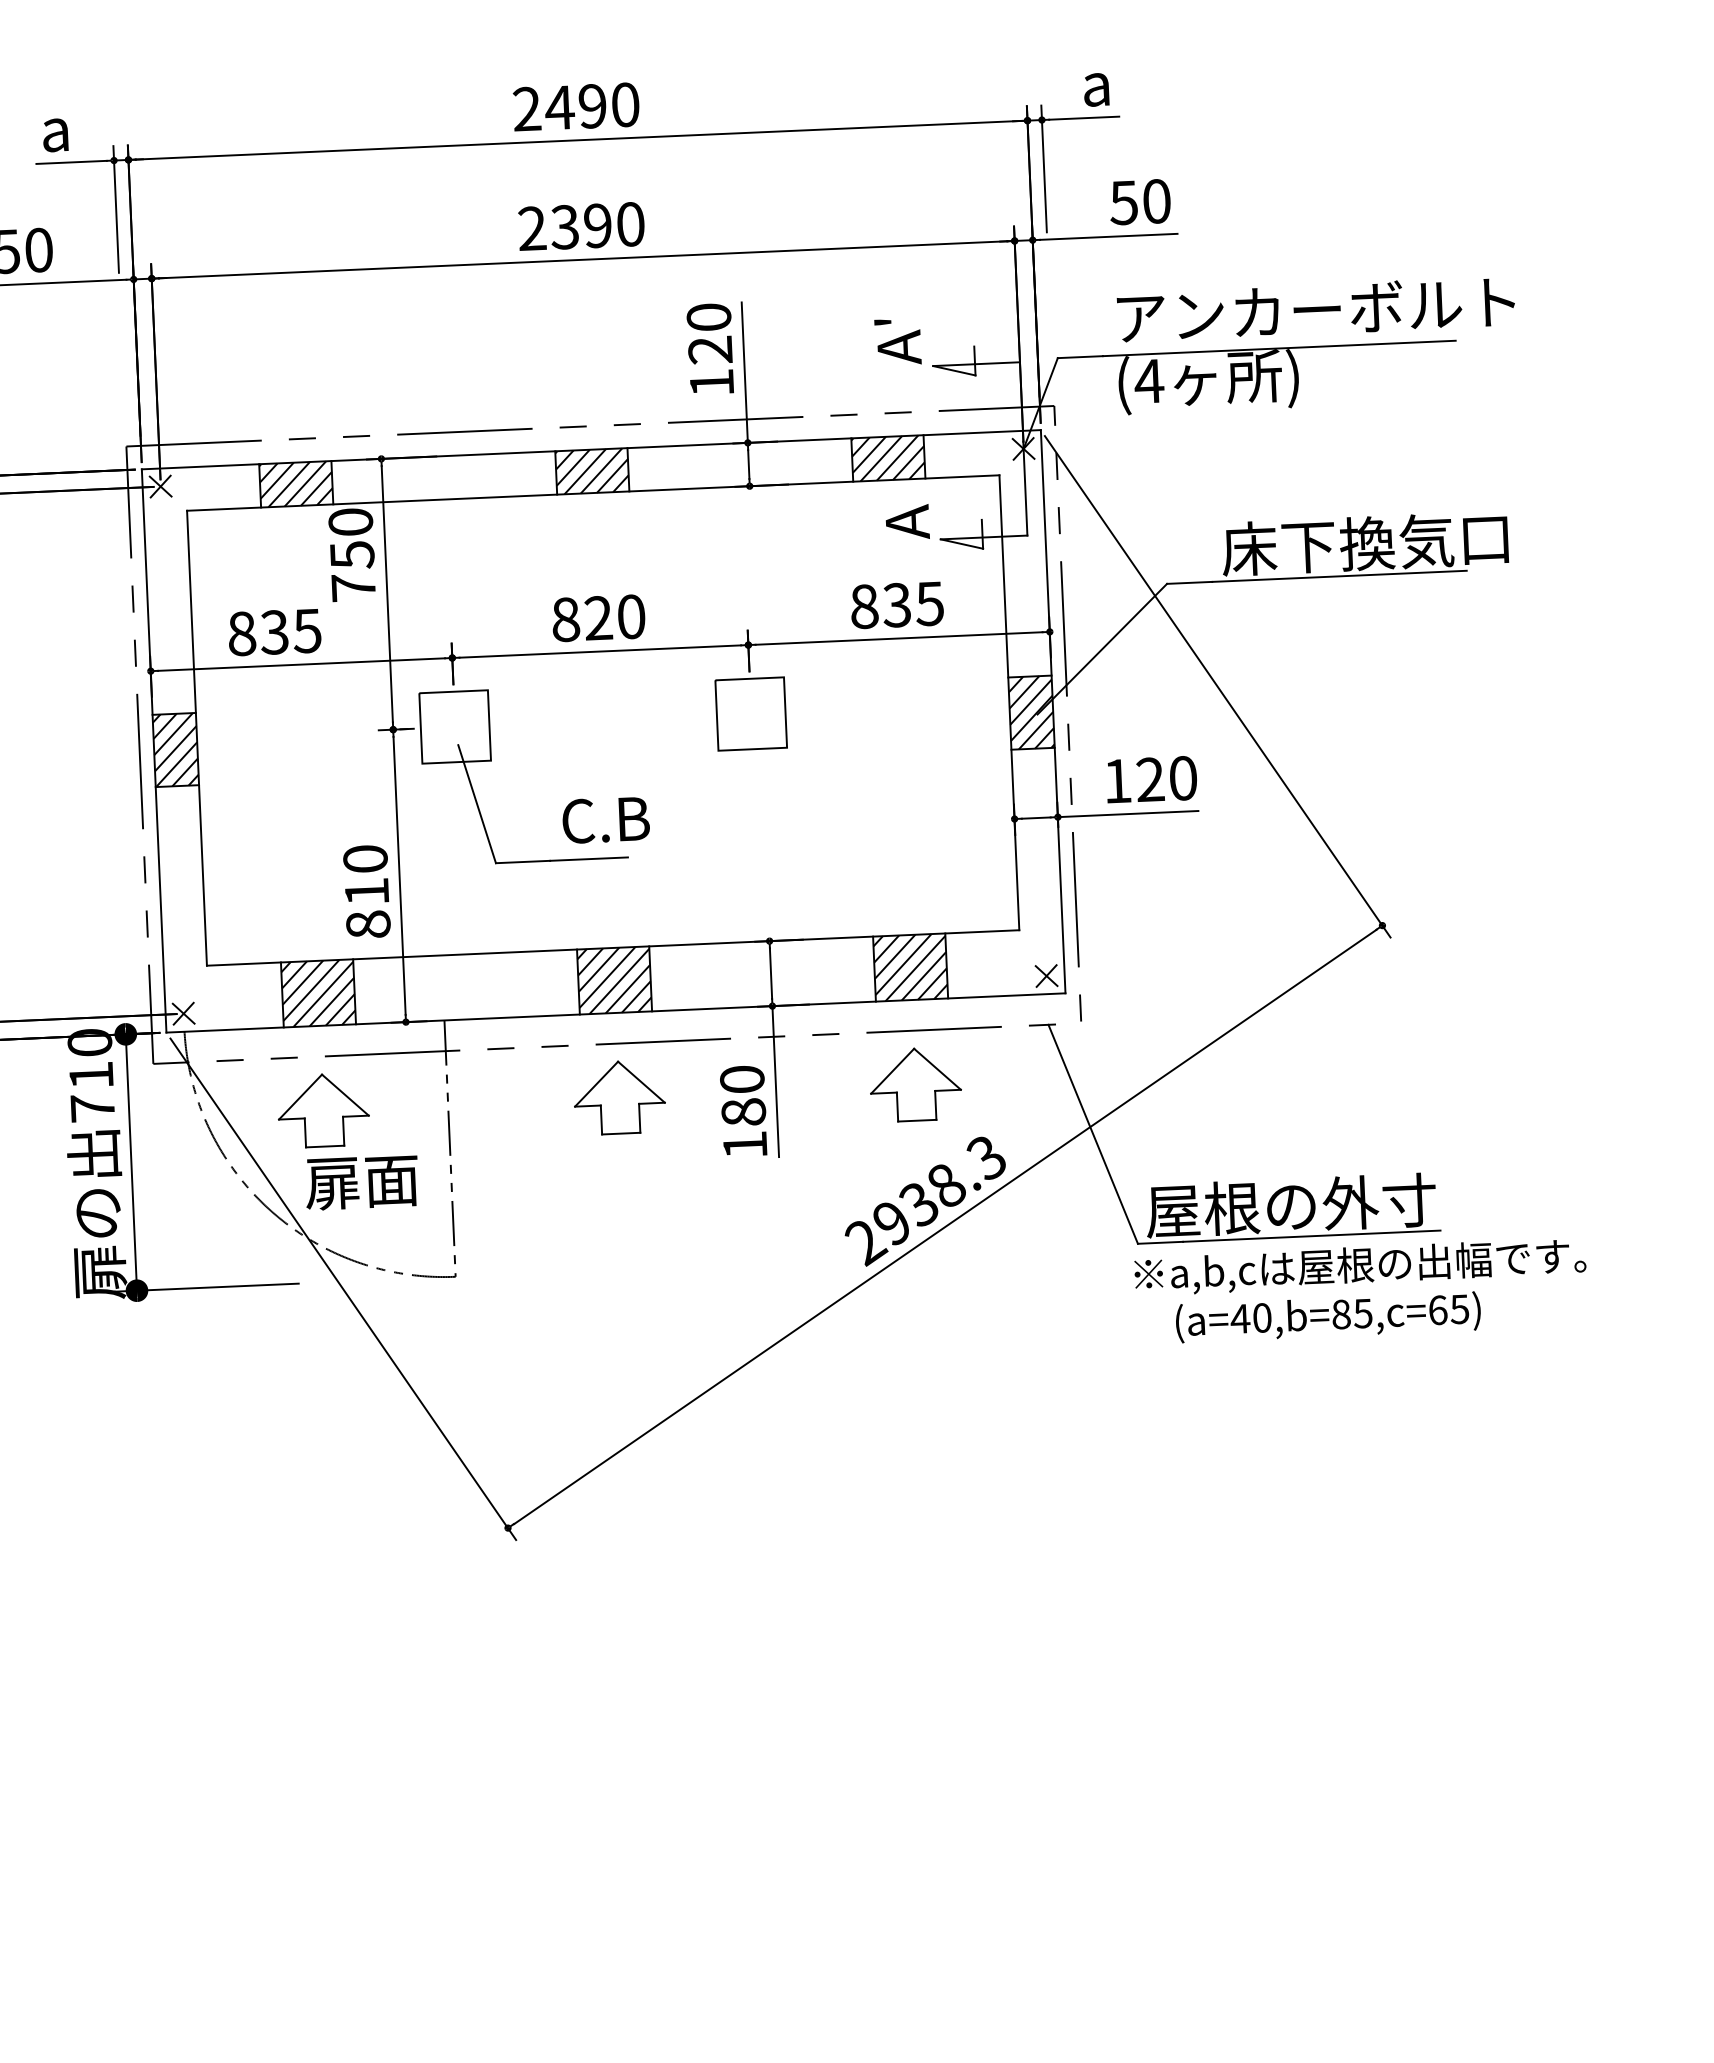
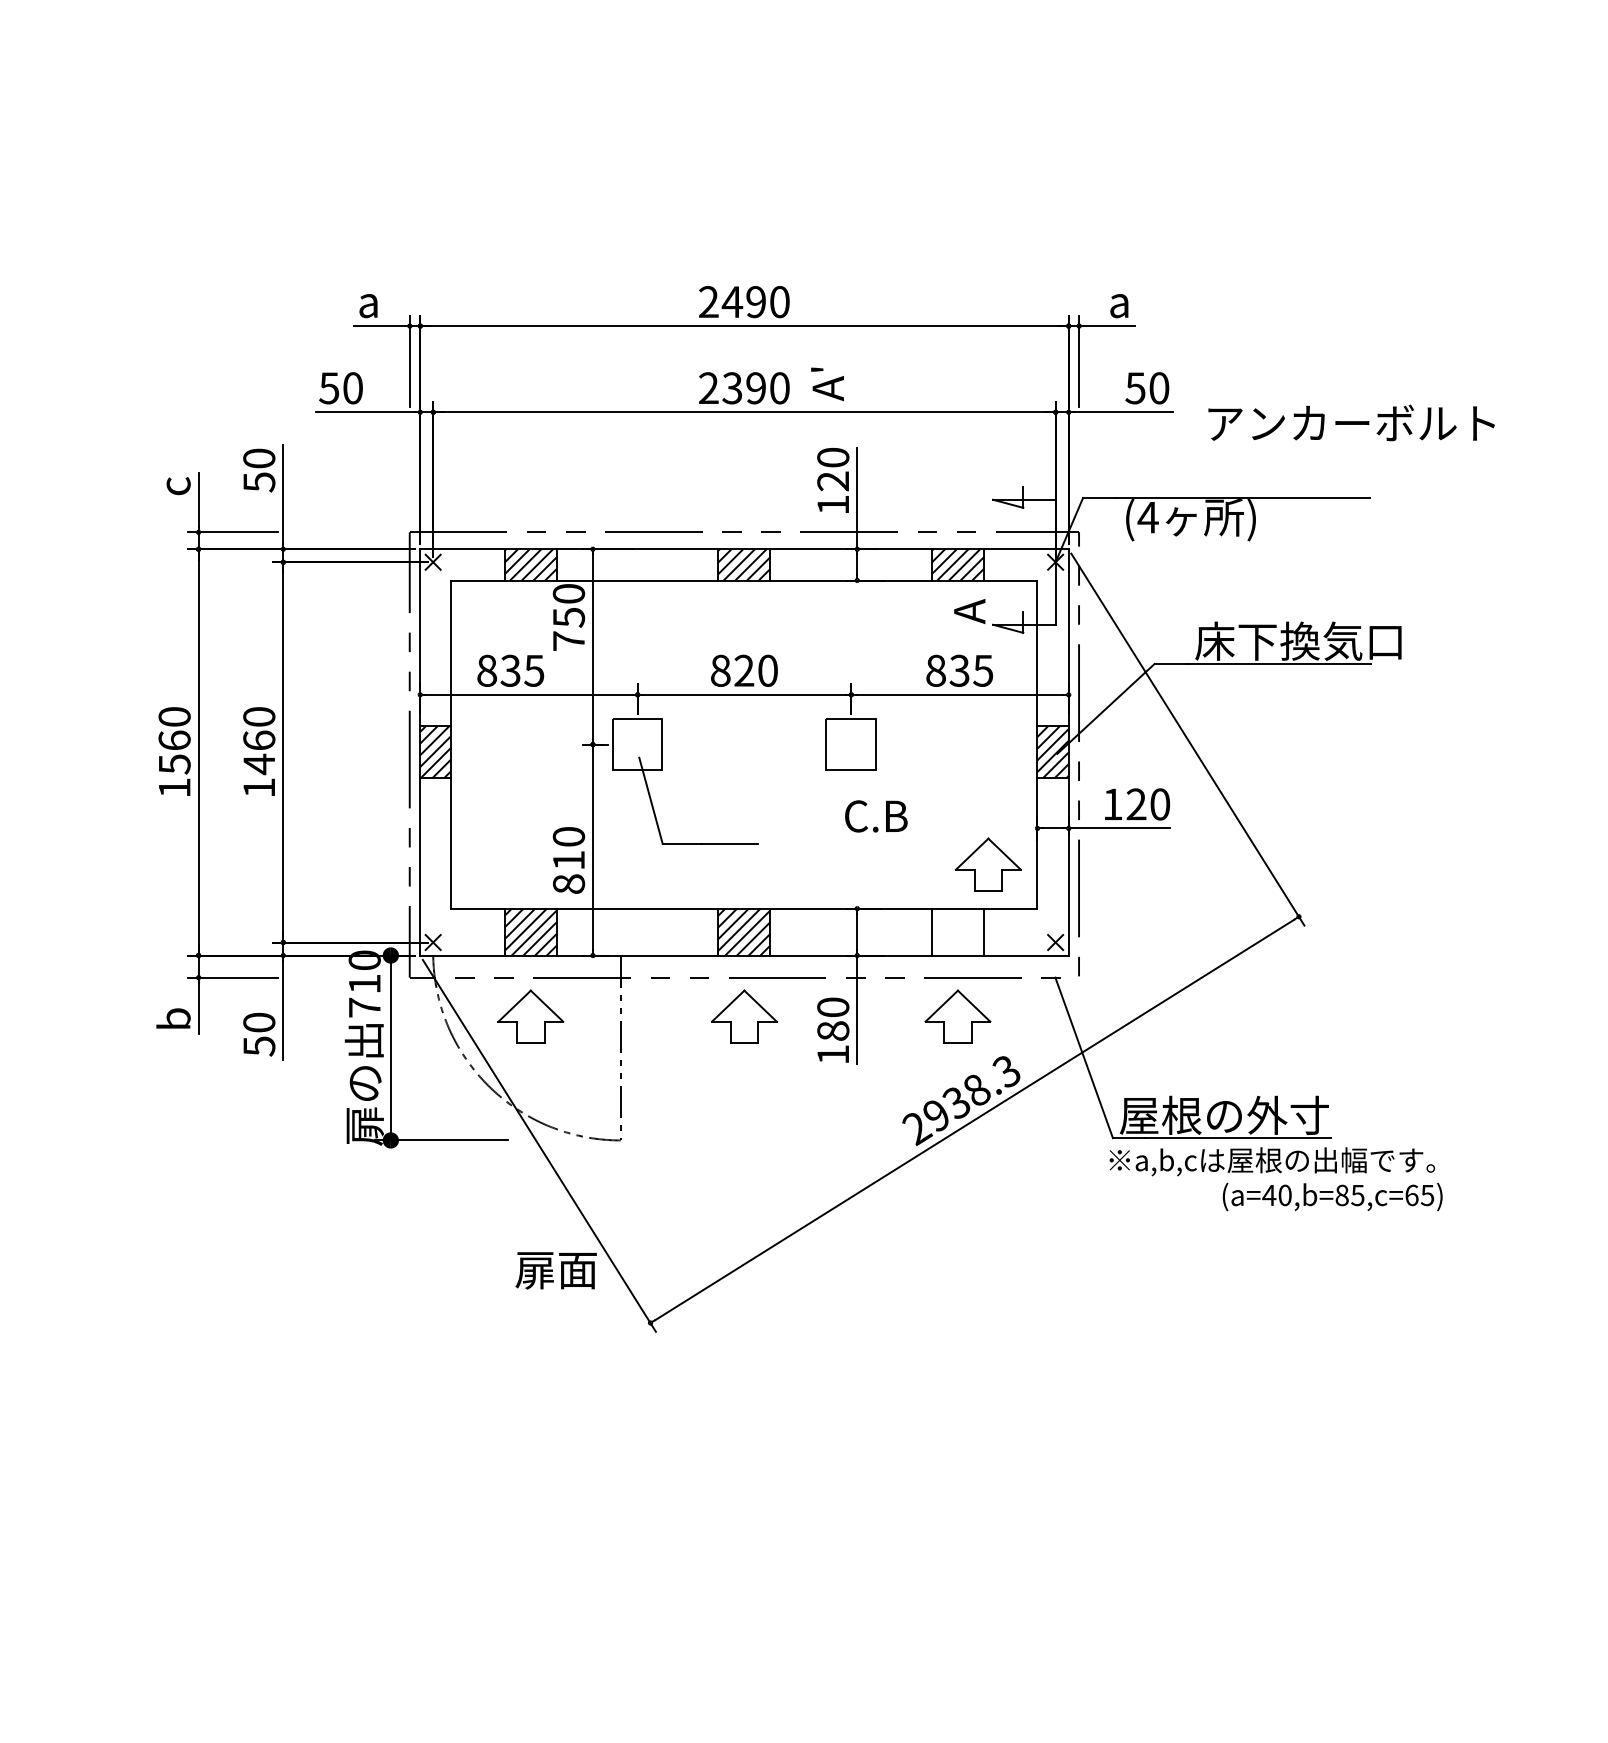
text: (1315, 308) -> (1351, 422), moved
text: (897, 342) -> (827, 384), moved
text: (606, 820) -> (876, 816), moved
part: (948, 871) -> (988, 864), added
hatch: (909, 966) -> (957, 931), removed
text: (360, 1182) -> (555, 1270), moved
text: (1328, 1316) -> (1332, 1196), moved

